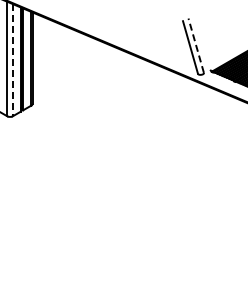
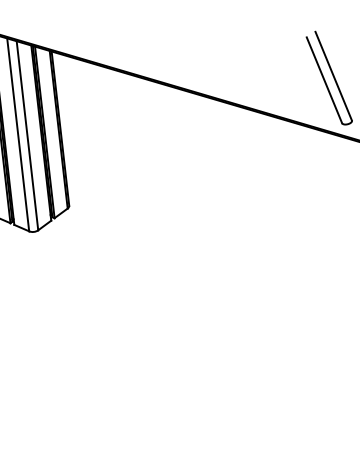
line: (196, 45) -> (334, 75), dashed -> solid
line: (12, 60) -> (27, 136), dashed -> solid

